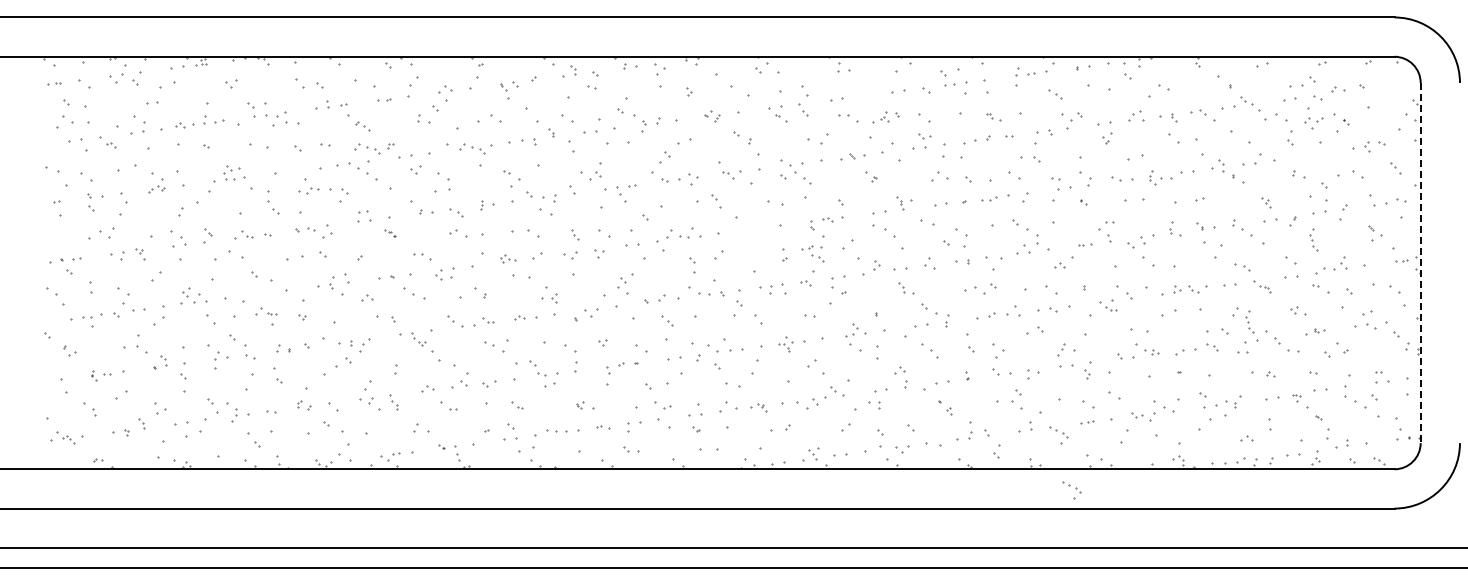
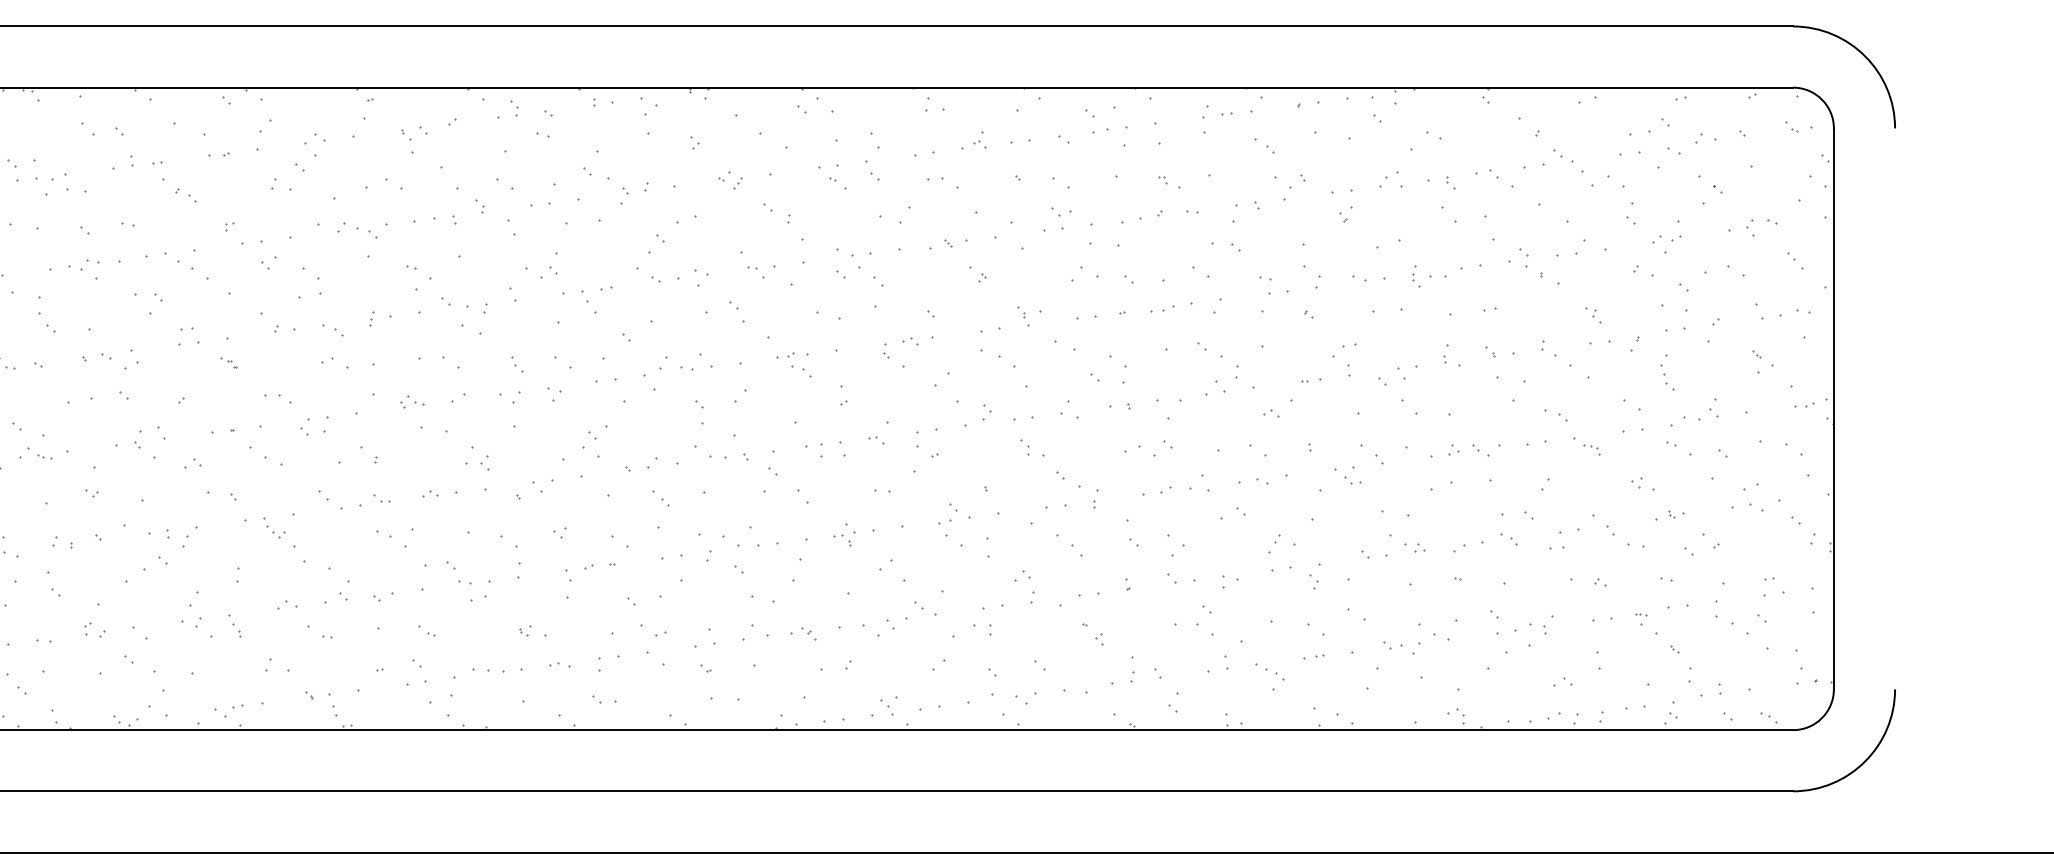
part: (1398, 81) -> (1799, 126), added
part: (880, 117) -> (973, 141), moved
part: (1313, 123) -> (1666, 244), moved
part: (367, 148) -> (193, 230), removed
part: (308, 190) -> (83, 264), moved
part: (812, 253) -> (793, 364), moved
line: (1420, 263) -> (1833, 409), dashed -> solid
part: (266, 311) -> (36, 453), moved
part: (1249, 321) -> (1567, 499), removed
part: (1071, 490) -> (1290, 763), removed

